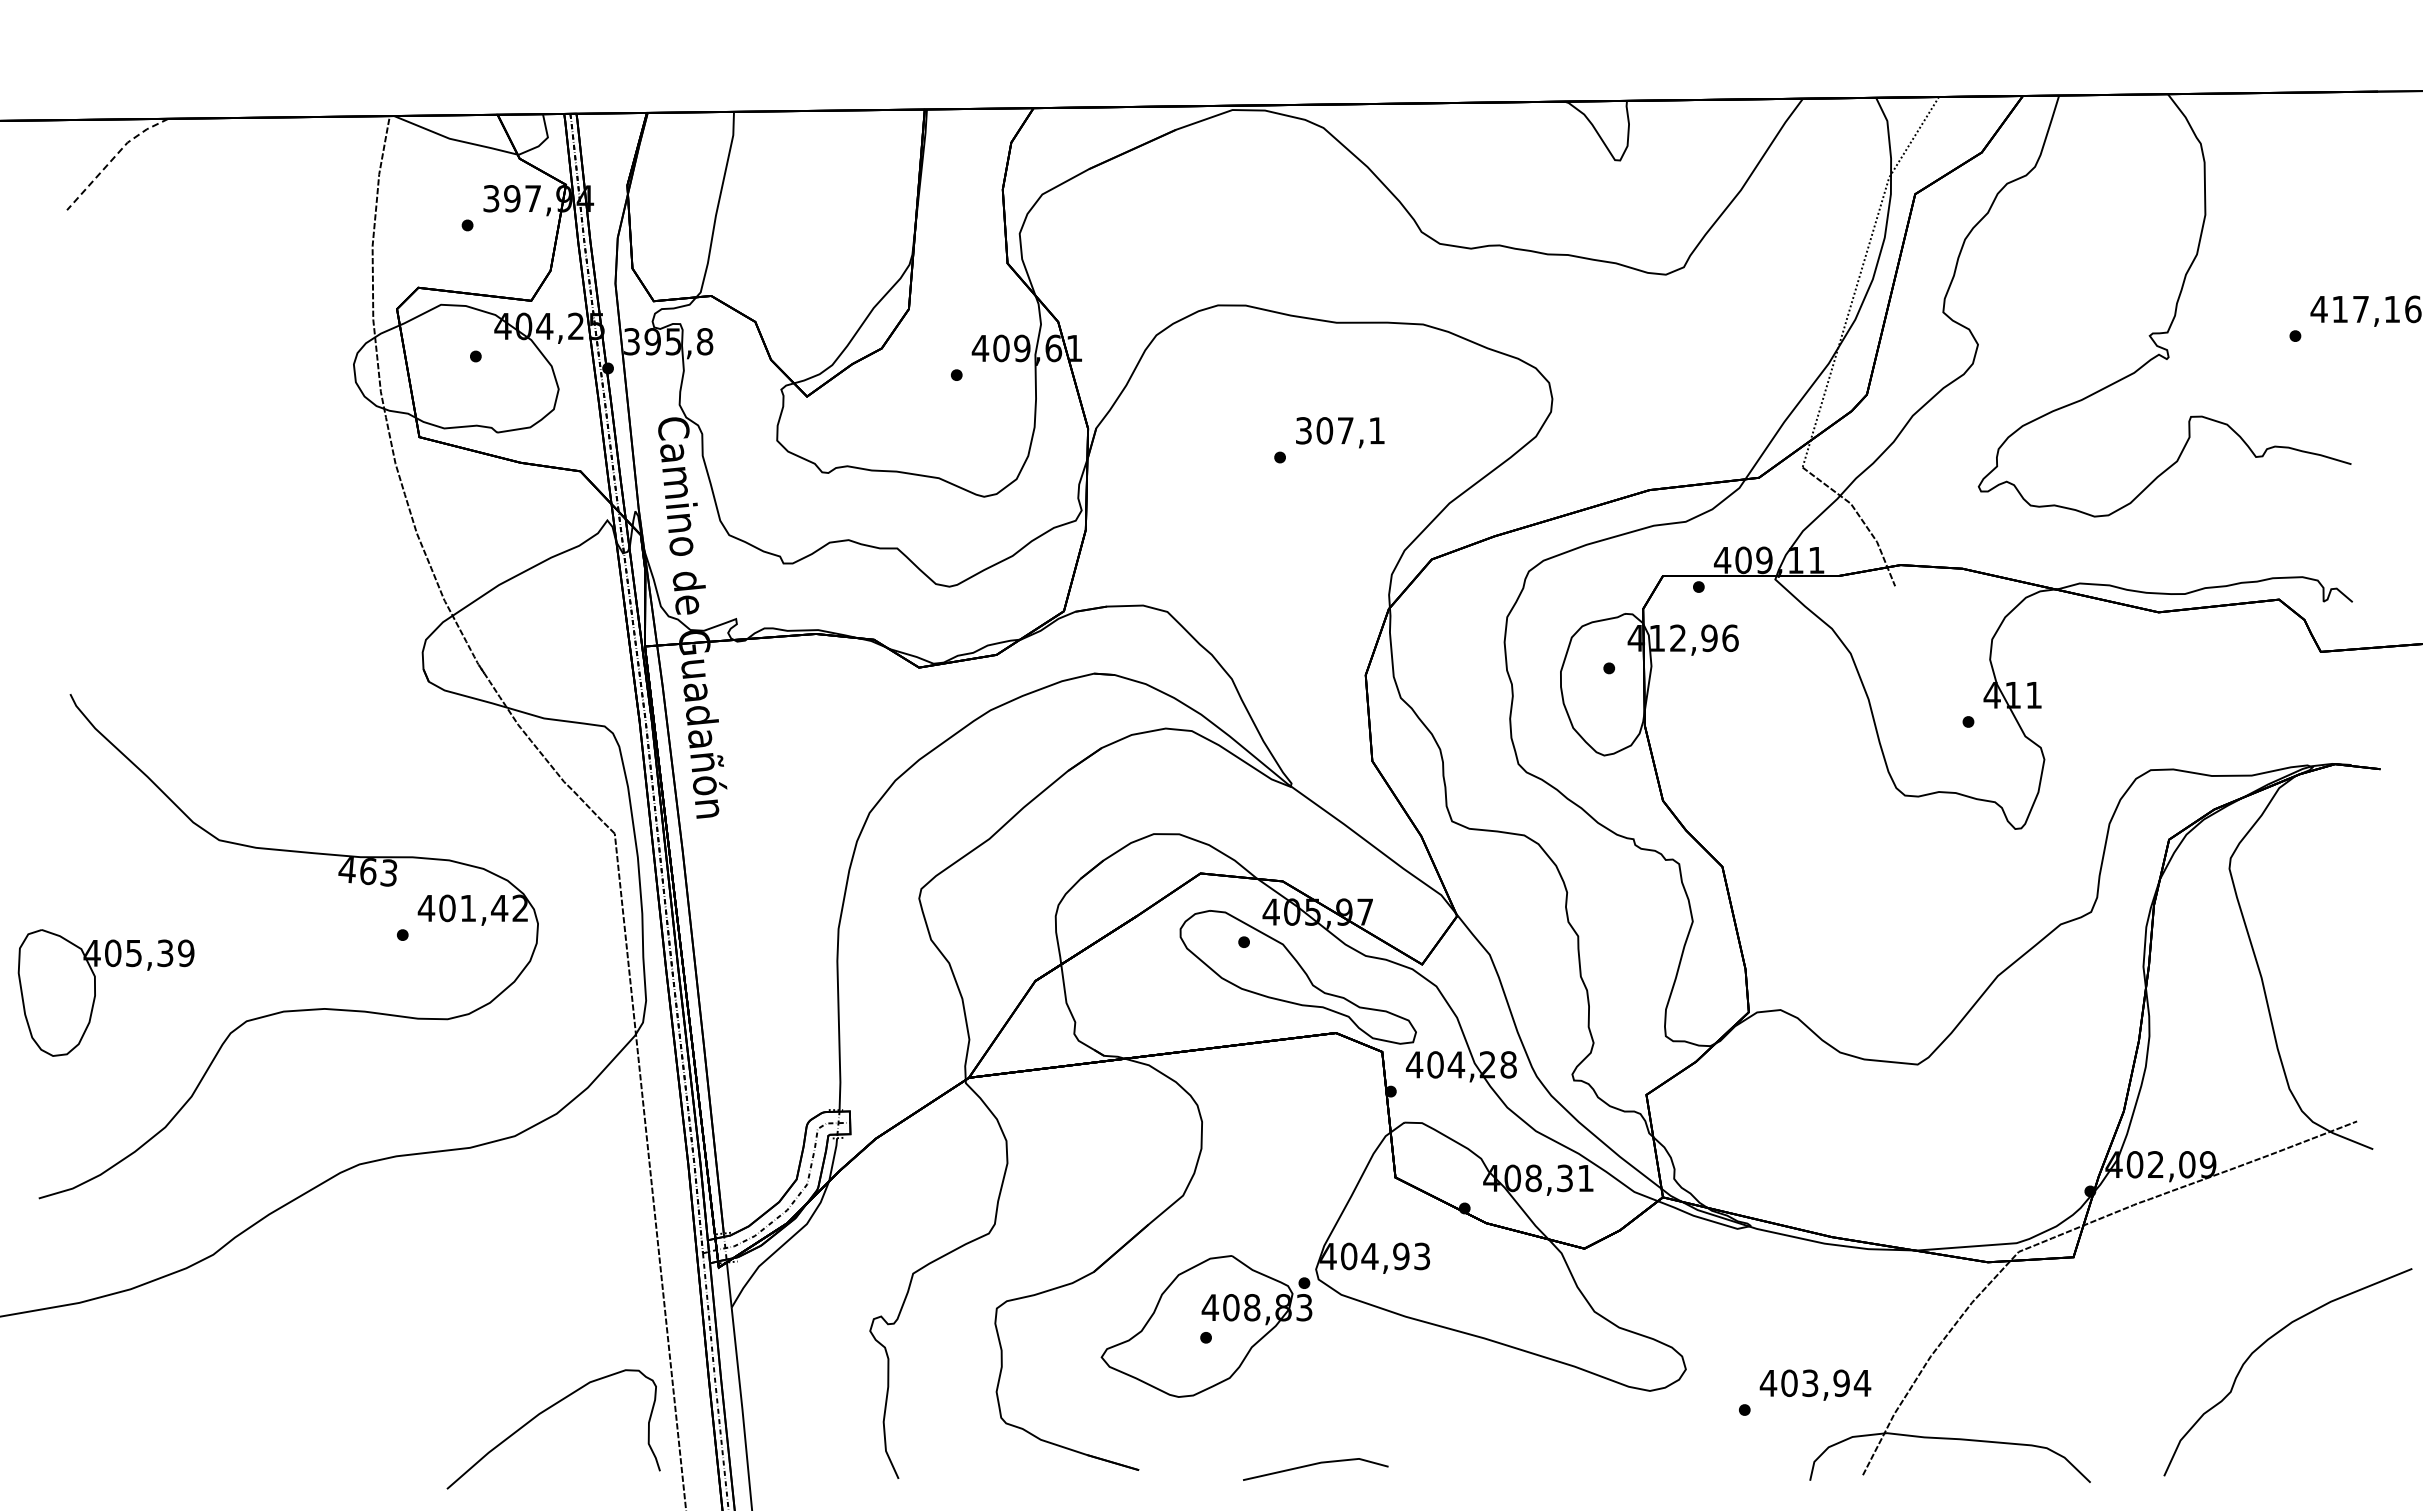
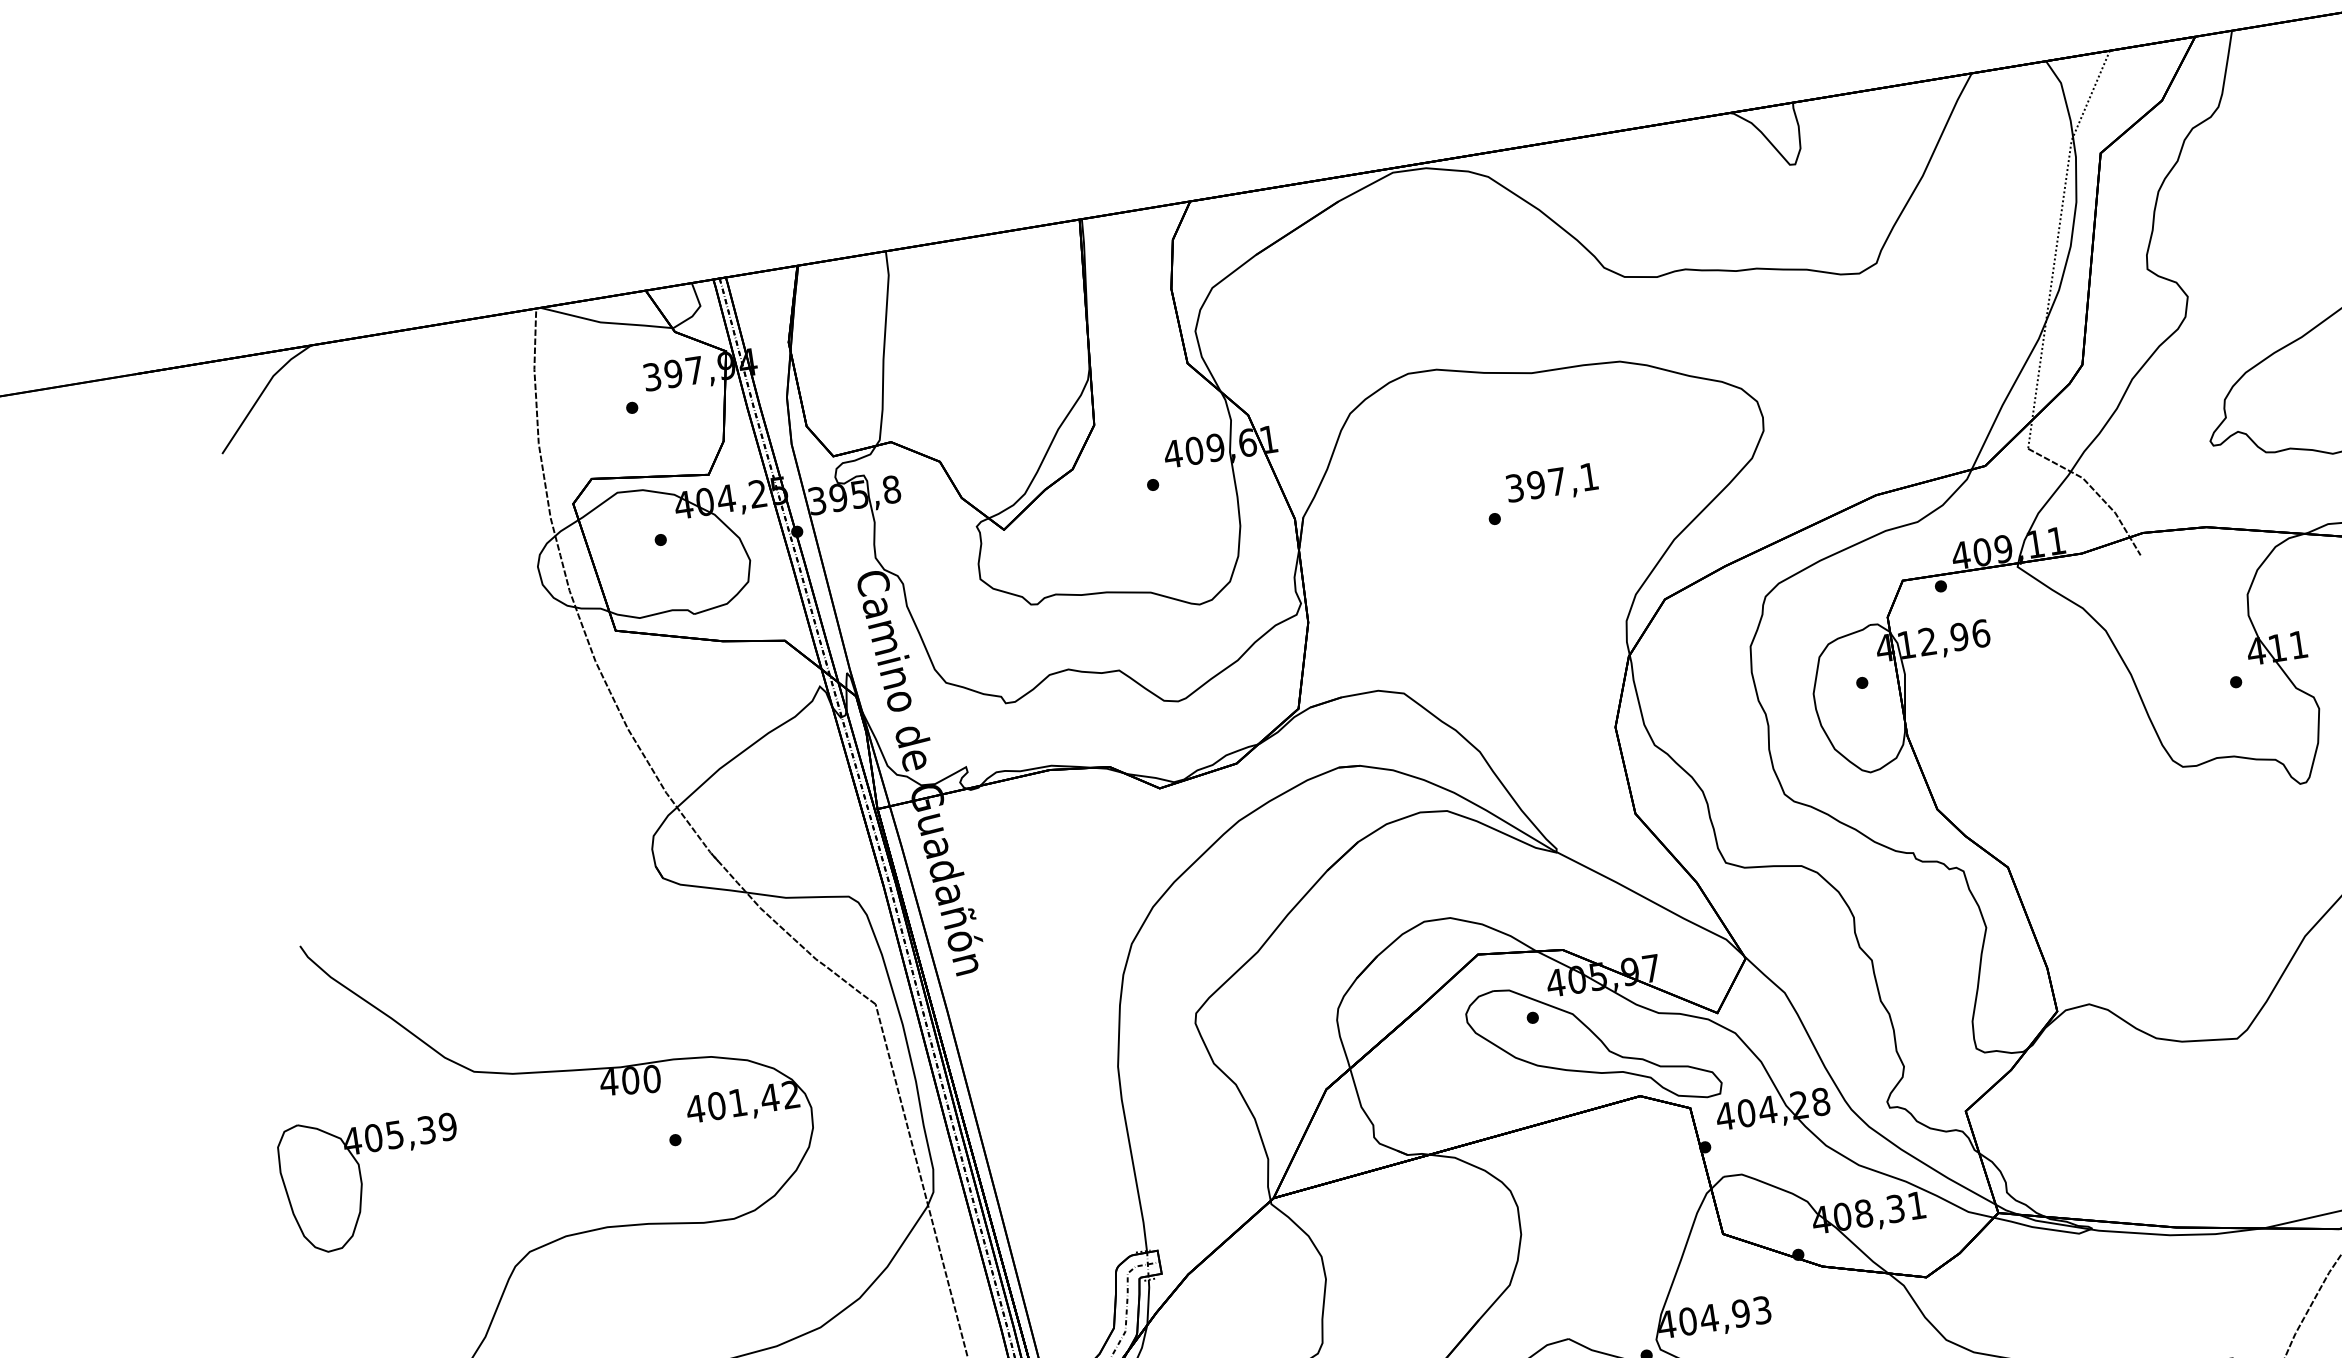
line: (113, 158) -> (261, 394), dashed -> solid
text: (1324, 430) -> (1535, 484), 307,1 -> 397,1
text: (378, 872) -> (641, 1080), 463 -> 400
part: (95, 992) -> (361, 1180), moved

